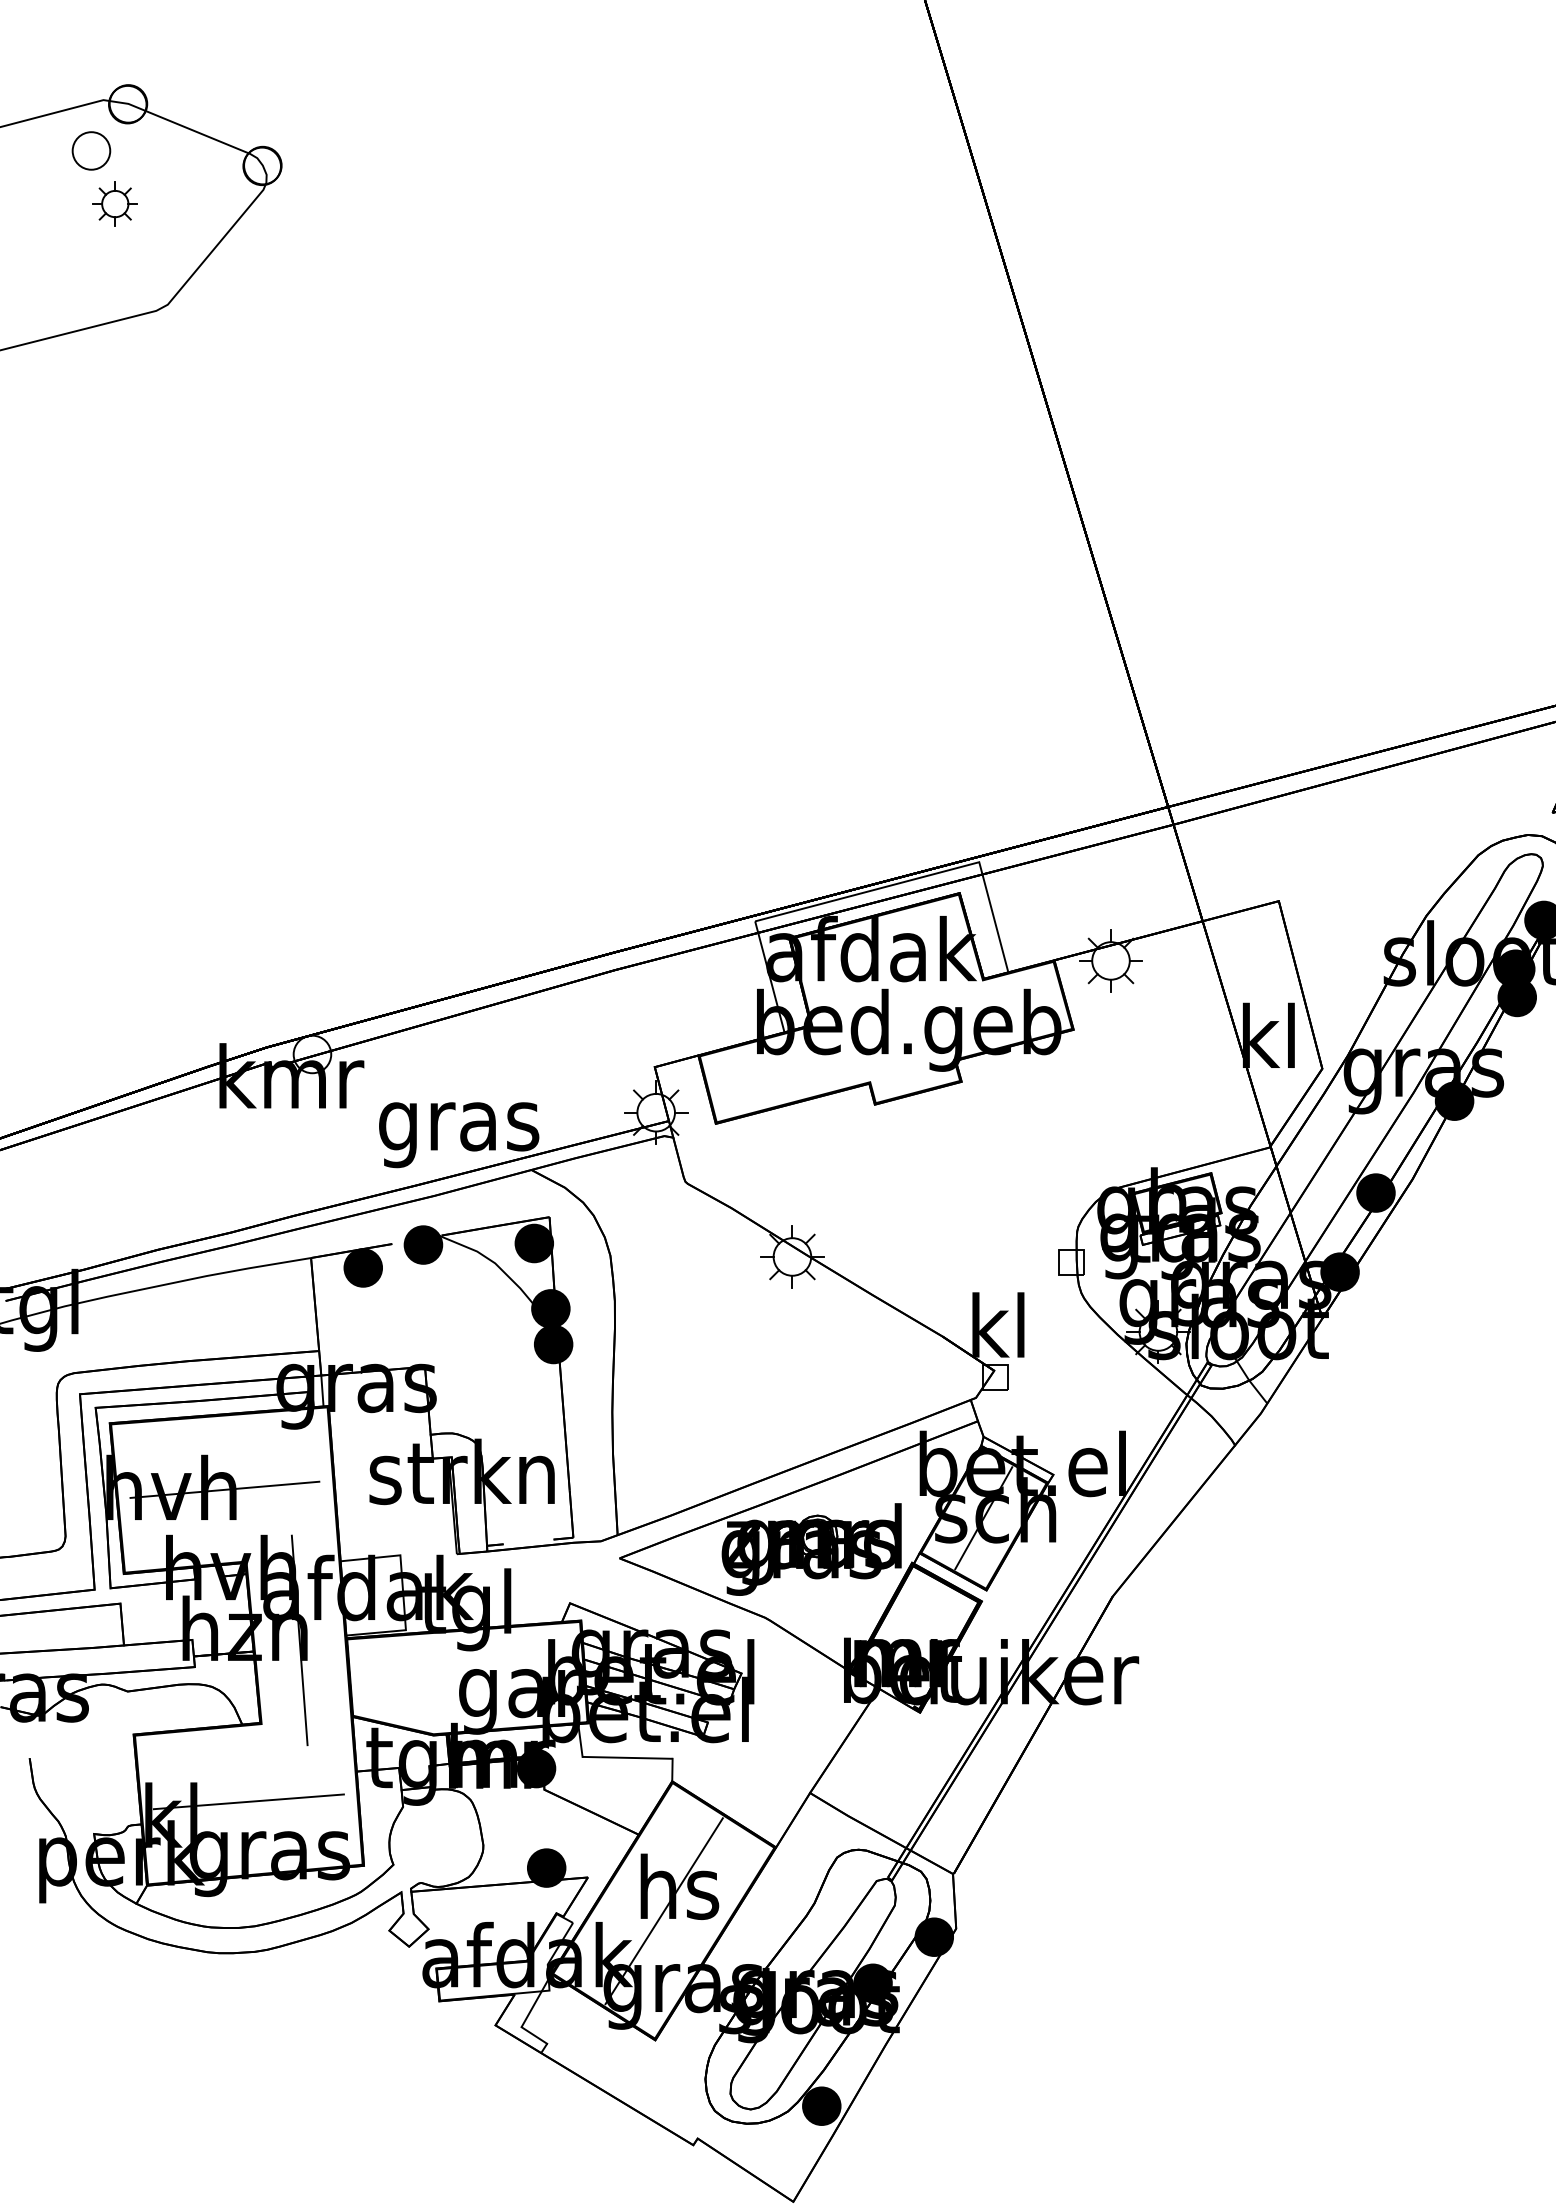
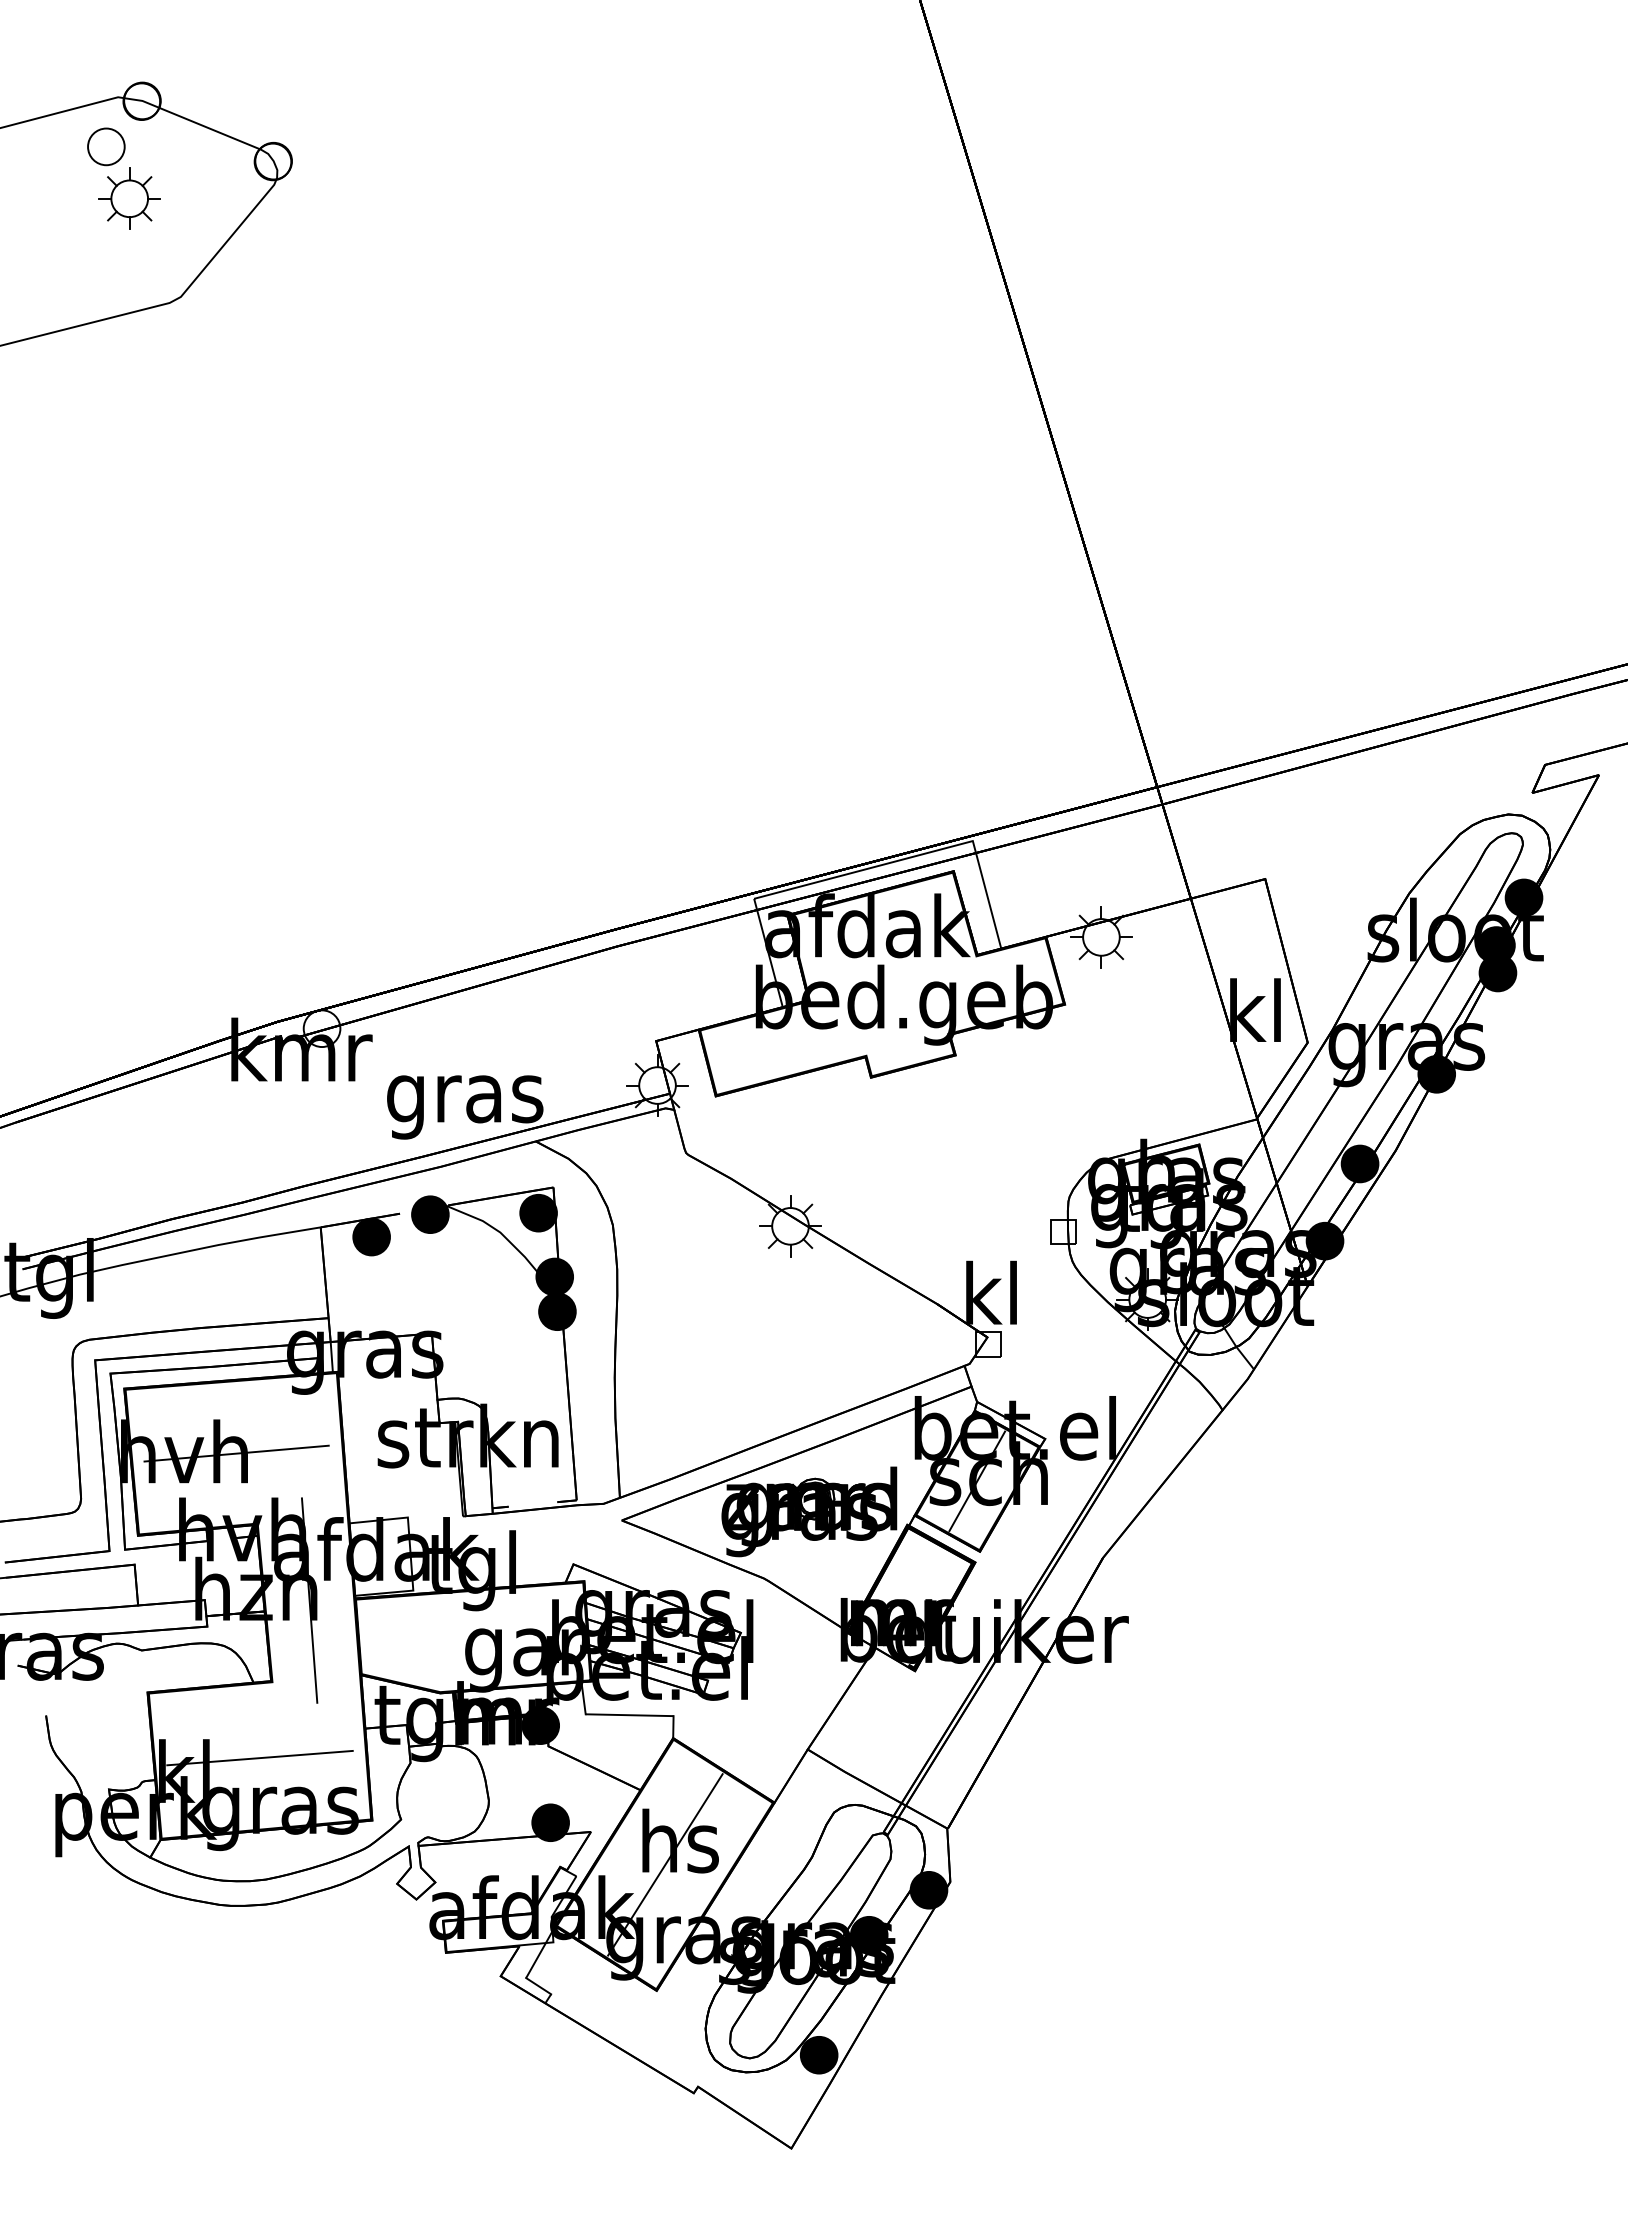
part: (115, 203) -> (129, 198), size x1.43

